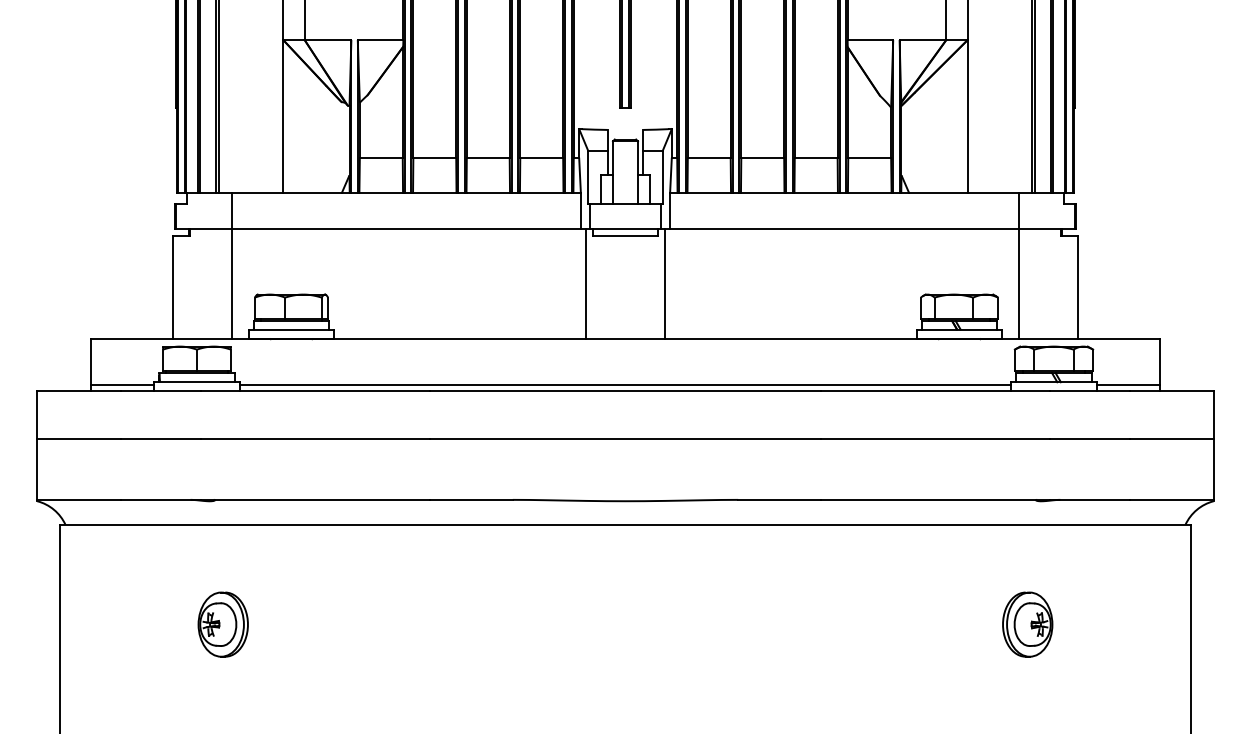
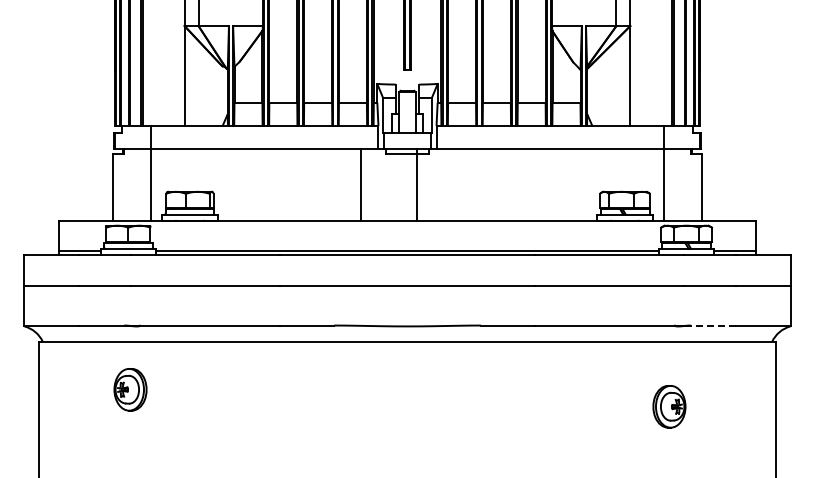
line: (585, 283) -> (360, 184), moved
line: (665, 283) -> (417, 184), moved
line: (1090, 499) -> (710, 325), solid -> dashed
part: (223, 624) -> (130, 389), moved

